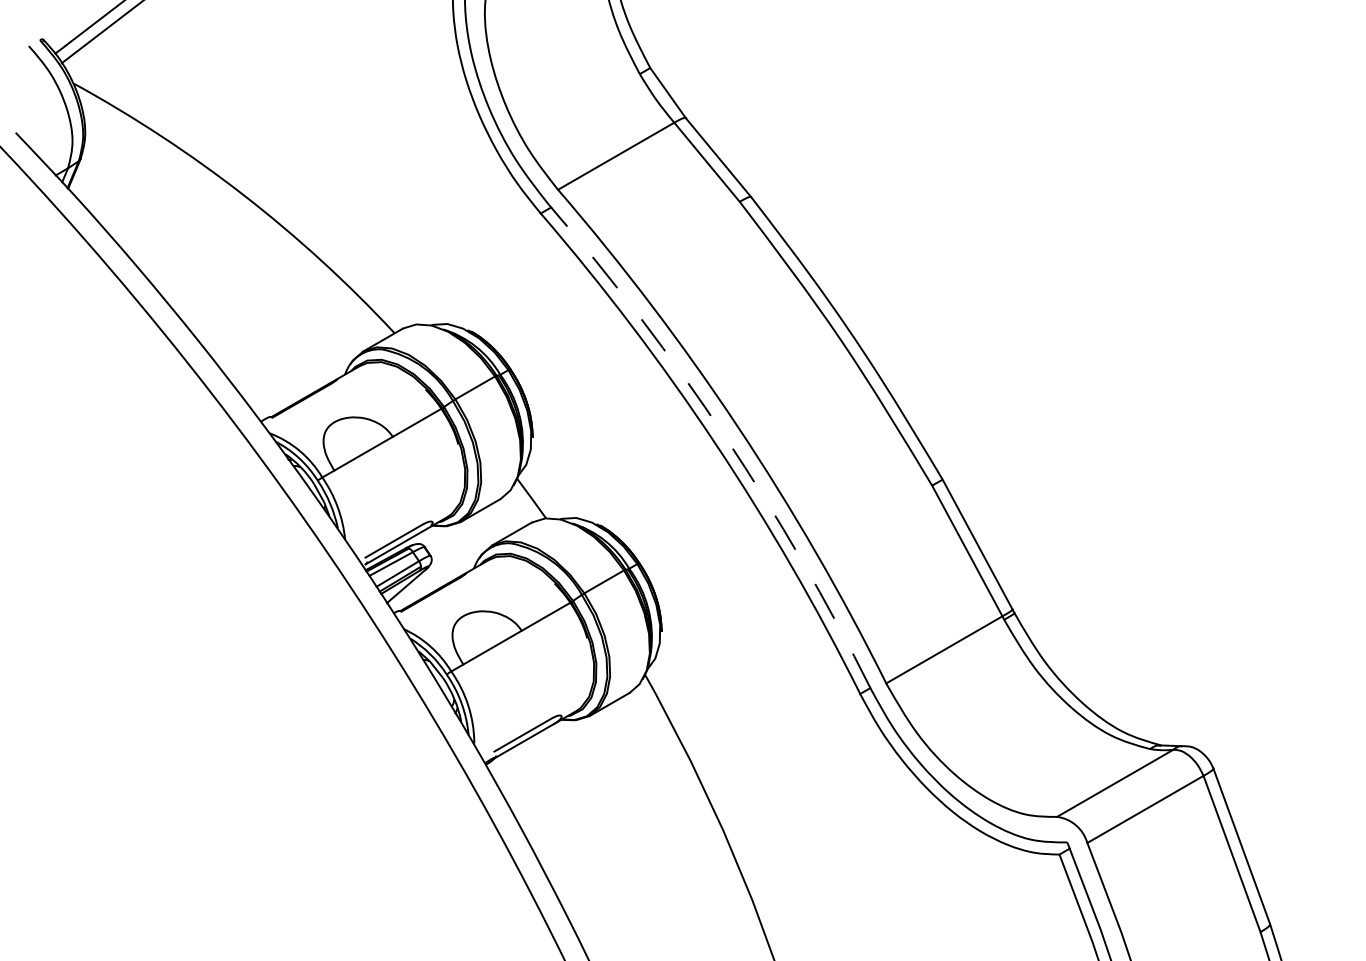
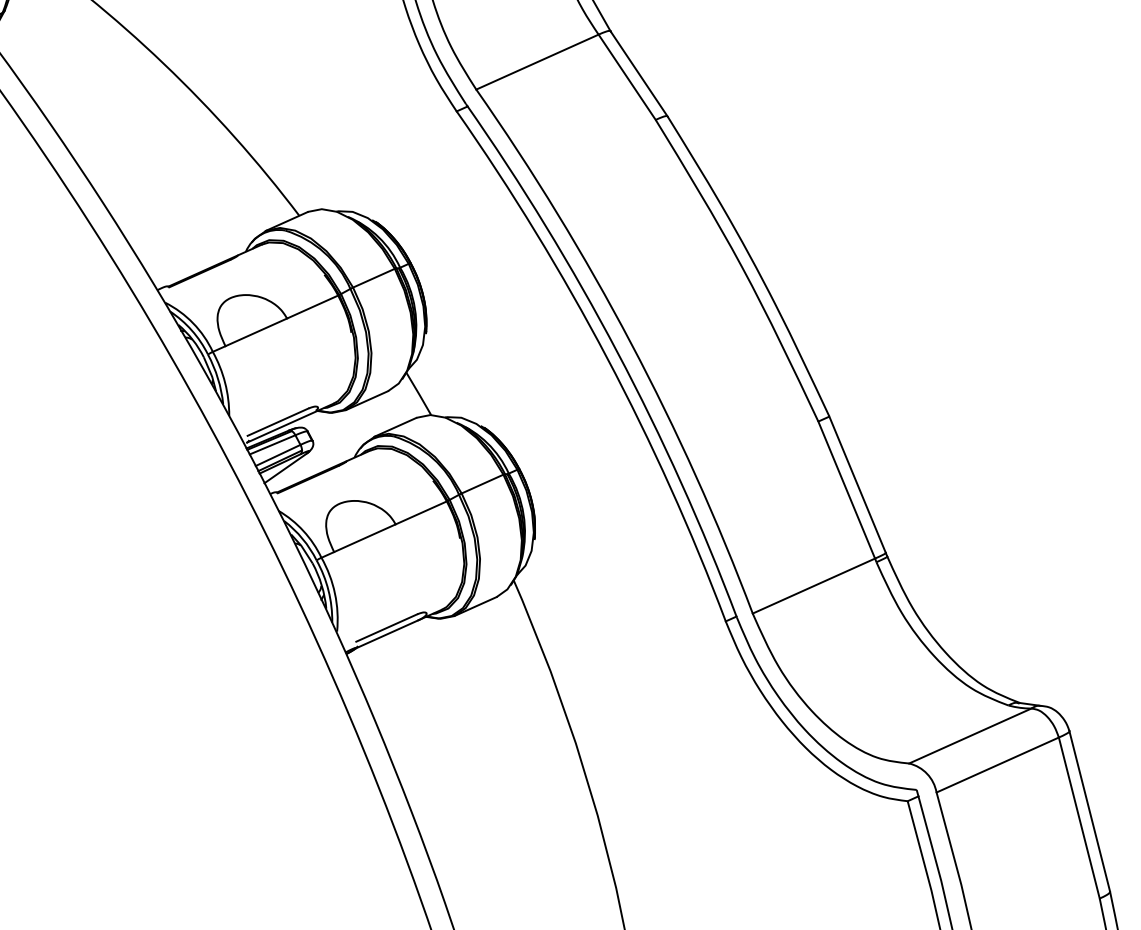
arc: (725, 437) -> (617, 352), dashed -> solid

